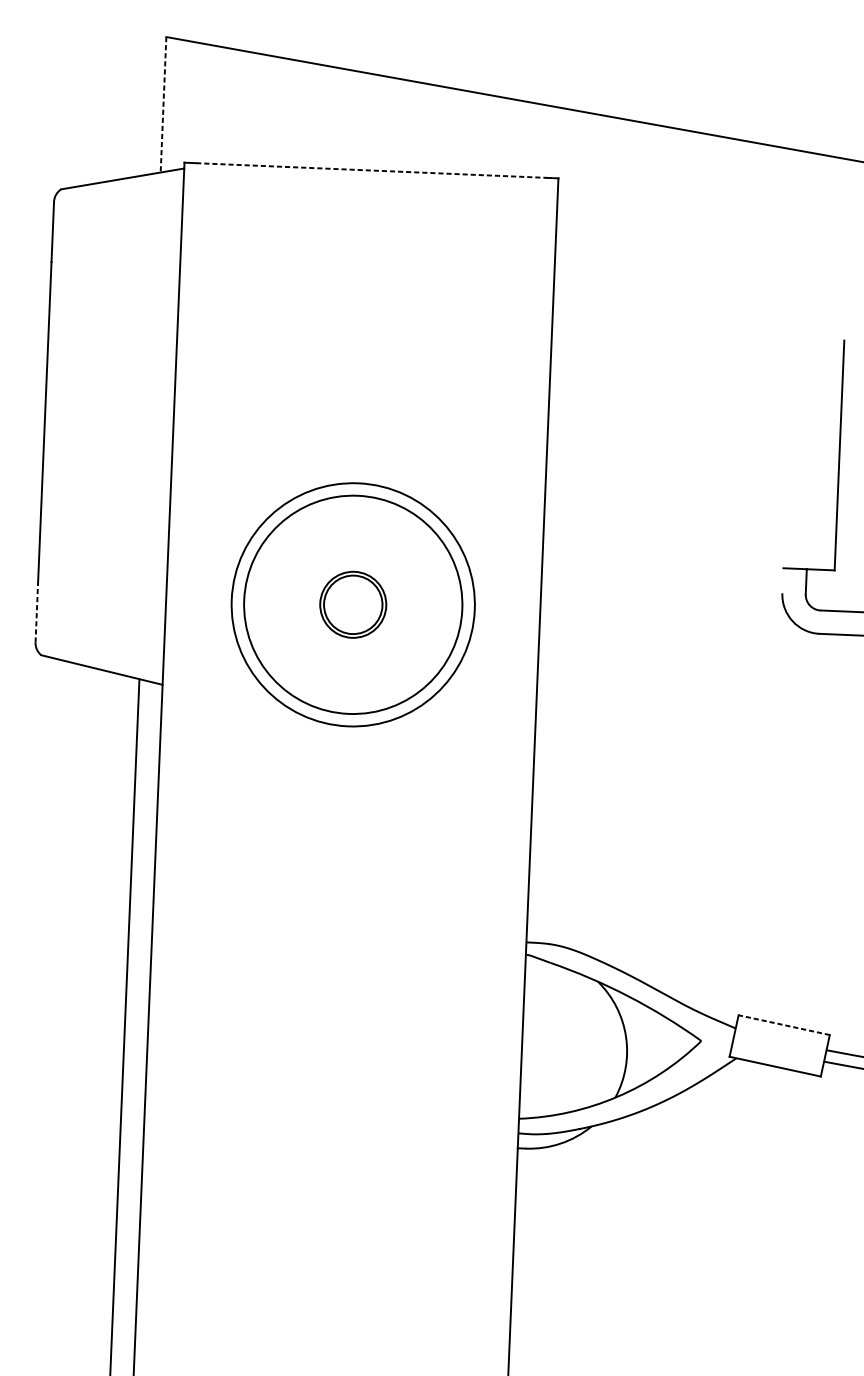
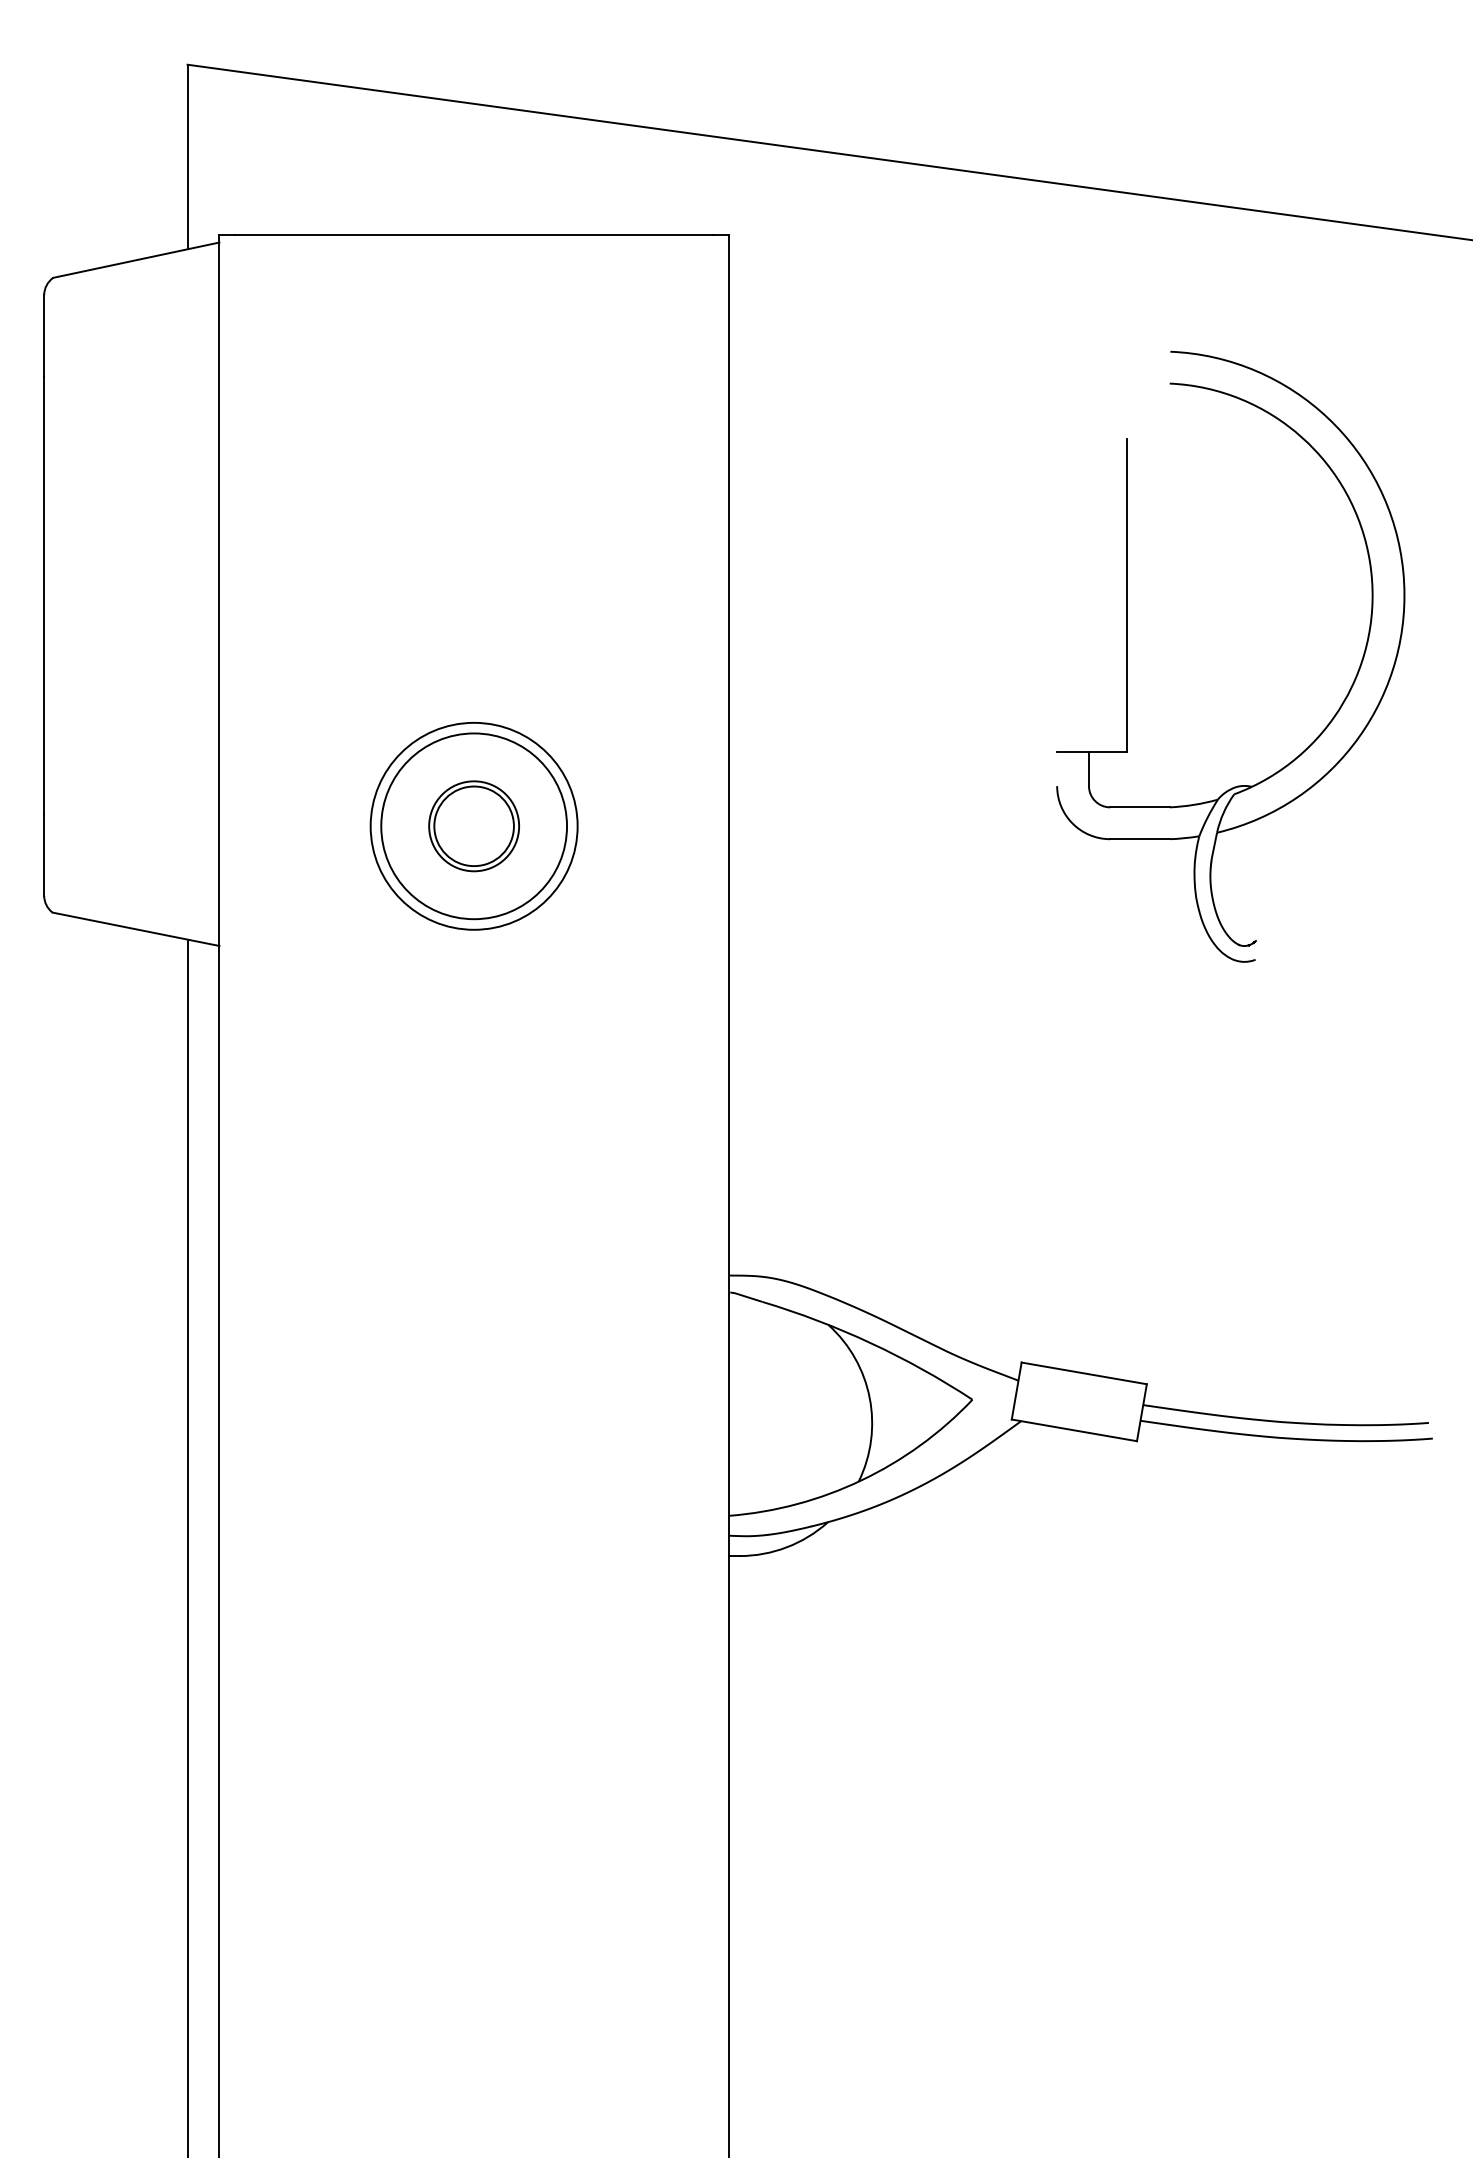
line: (163, 105) -> (187, 157), dashed -> solid
line: (371, 170) -> (474, 234), dashed -> solid
circle: (352, 604) -> (473, 825), size x0.62
circle: (353, 604) -> (474, 826), size x0.62
line: (37, 612) -> (44, 854), dashed -> solid
line: (784, 1025) -> (1084, 1373), dashed -> solid

